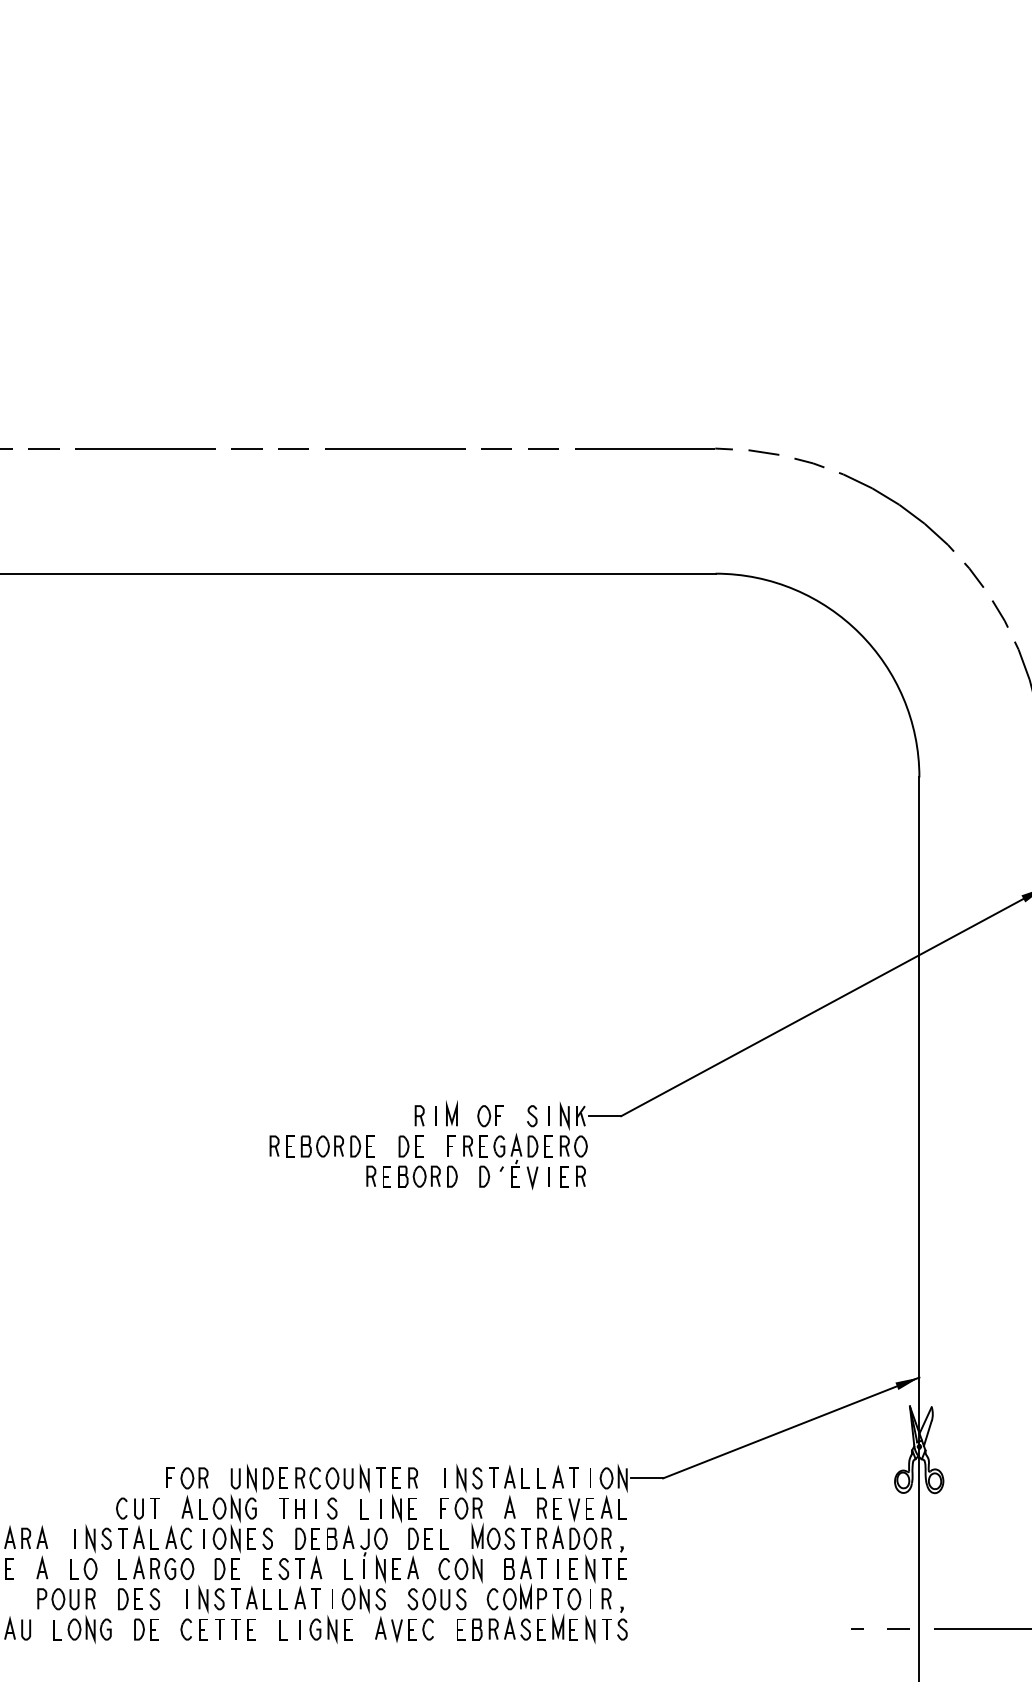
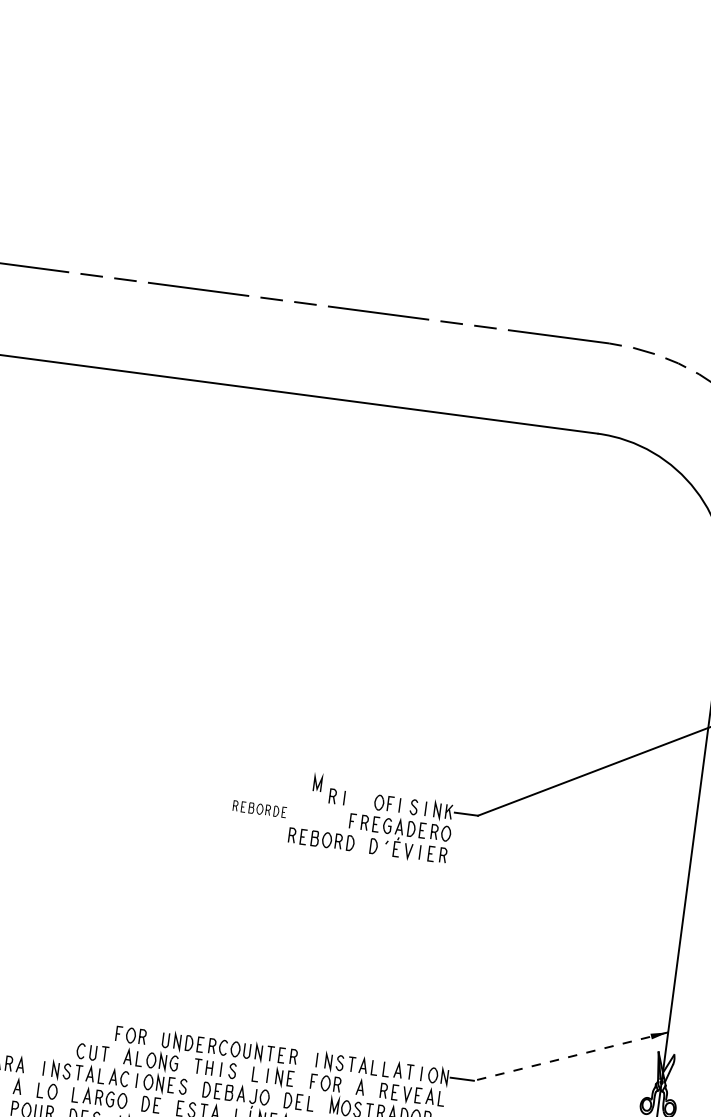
line: (450, 1113) -> (316, 782), moved
line: (512, 1115) -> (399, 804), added
part: (321, 1146) -> (259, 809), size x0.7
part: (410, 1146) -> (323, 817), removed
line: (791, 1427) -> (571, 1056), solid -> dashed

